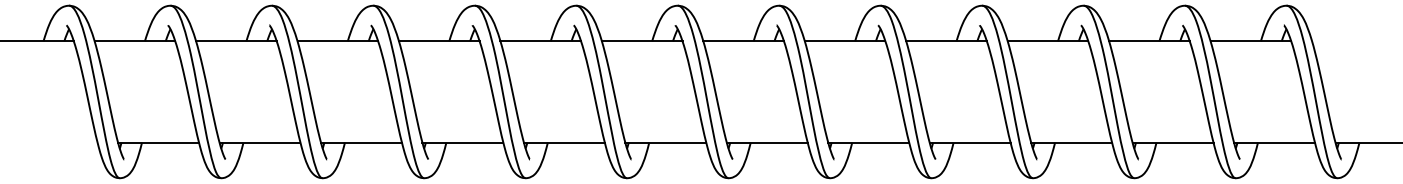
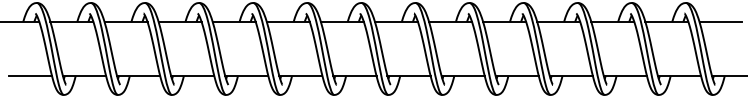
line: (1351, 40) -> (720, 21), added
line: (57, 143) -> (30, 76), added

